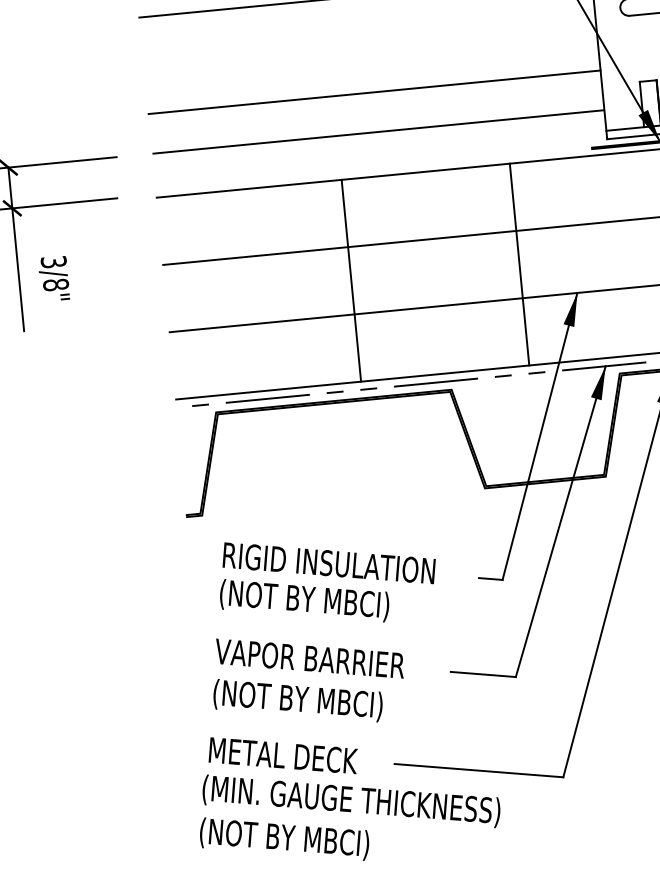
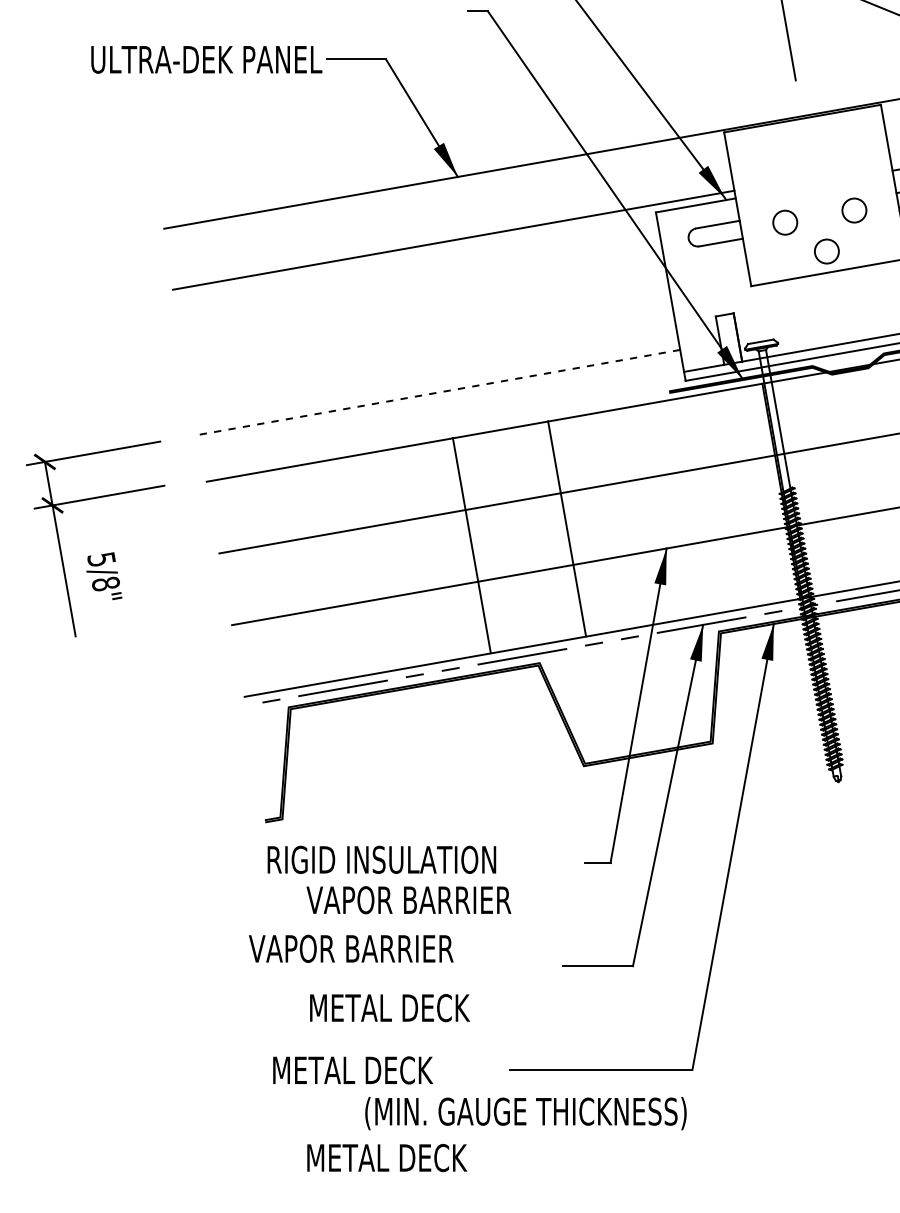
line: (374, 91) -> (431, 349), removed
line: (378, 132) -> (439, 392), solid -> dashed
text: (53, 261) -> (101, 559), 3/8" -> 5/8"
line: (519, 264) -> (567, 528), moved
line: (351, 280) -> (471, 545), moved
text: (328, 562) -> (381, 859), moved
text: (312, 600) -> (408, 901), (NOT BY MBCI) -> VAPOR BARRIER
text: (310, 658) -> (351, 948), moved
text: (297, 700) -> (400, 1009), (NOT BY MBCI) -> METAL DECK
text: (283, 755) -> (353, 1070), moved
text: (351, 801) -> (525, 1113), moved
text: (284, 838) -> (398, 1159), (NOT BY MBCI) -> METAL DECK

